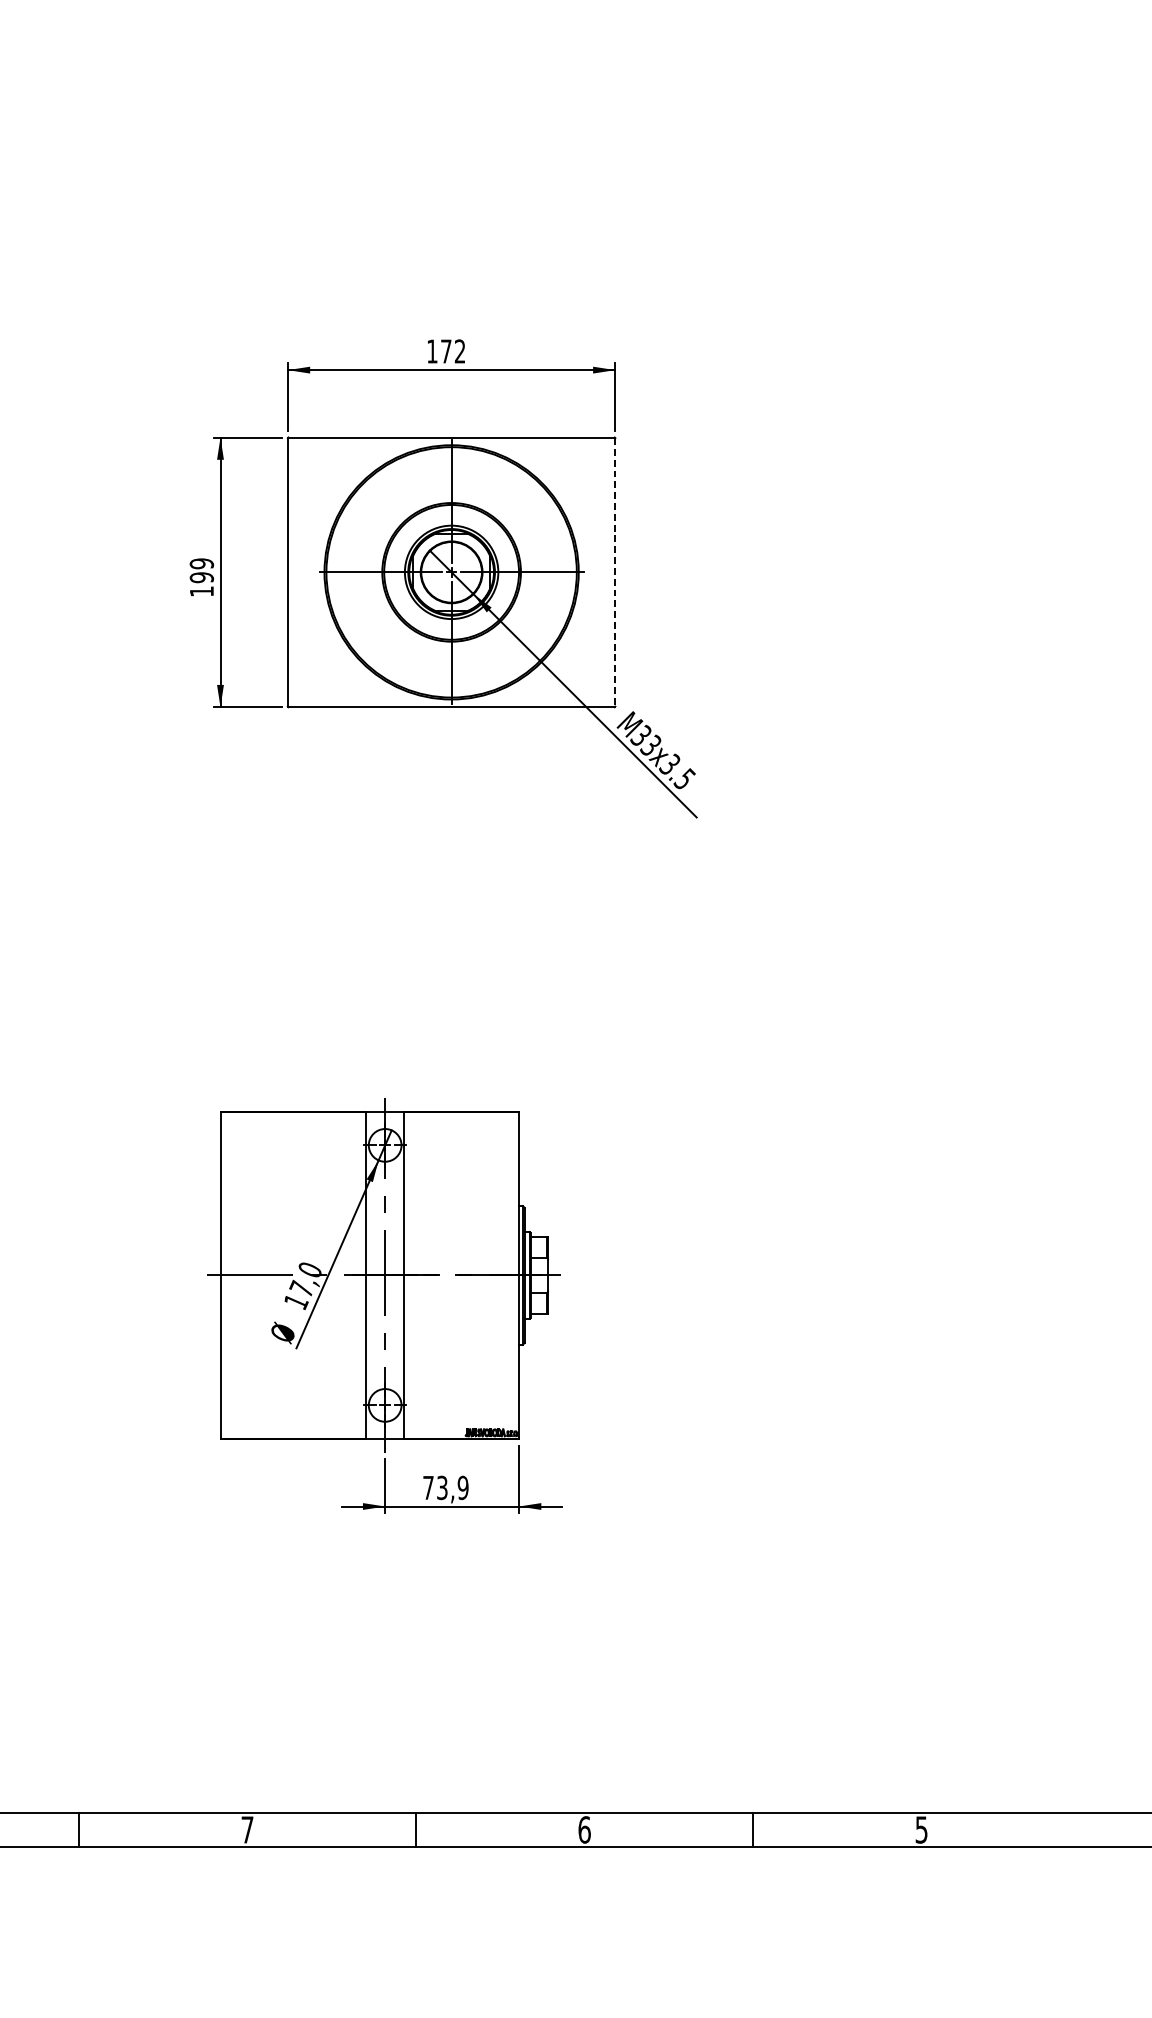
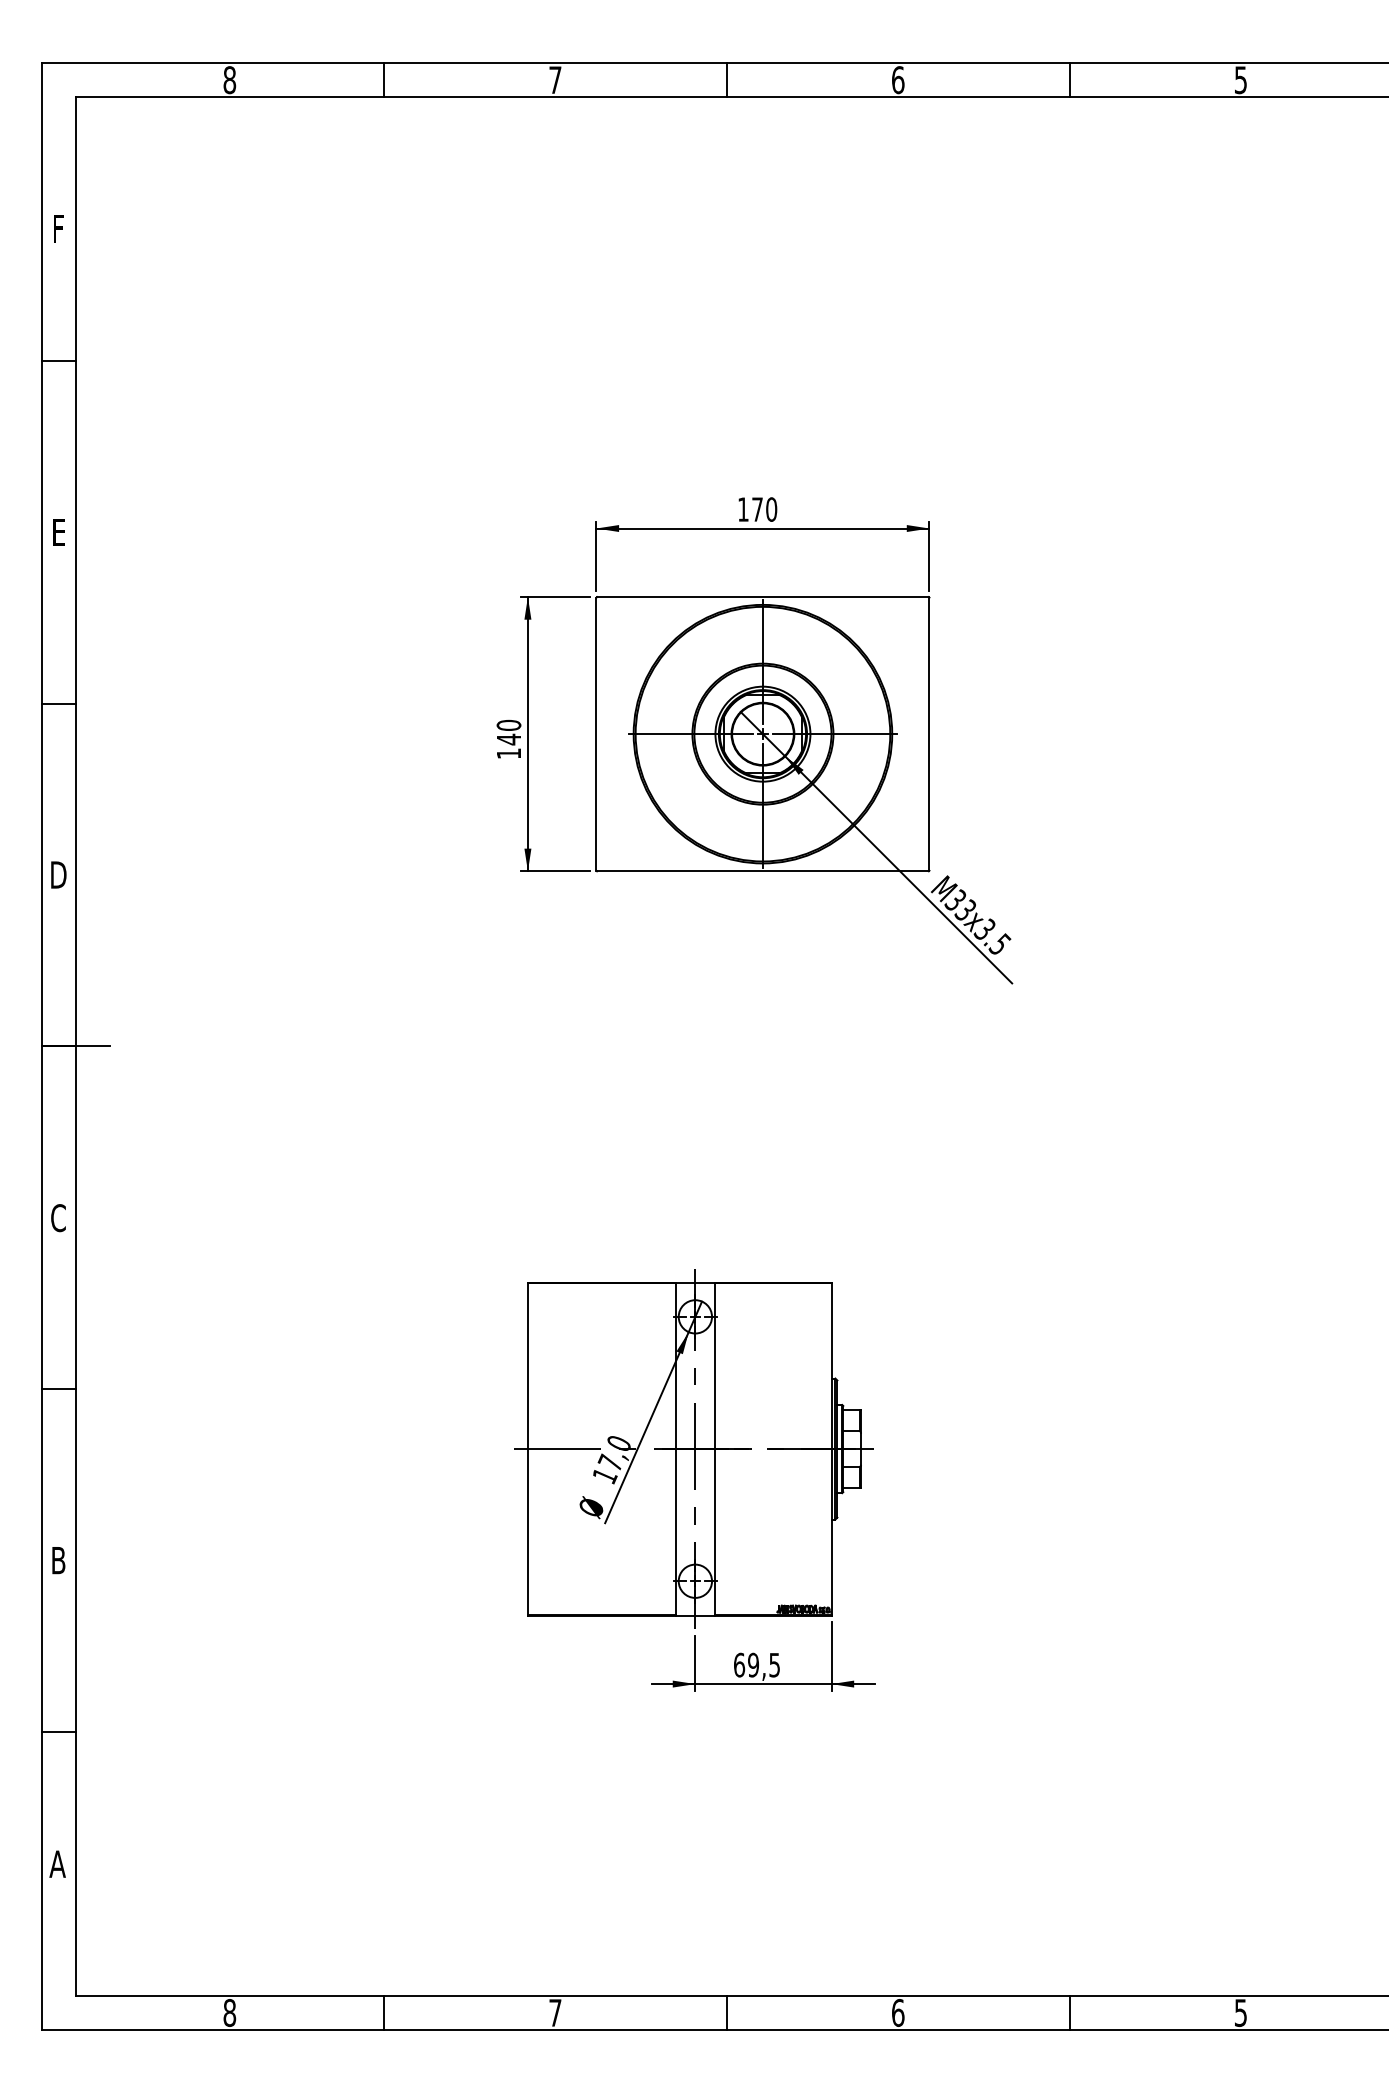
text: (460, 351) -> (771, 509), 172 -> 170
text: (201, 570) -> (508, 732), 199 -> 140
line: (615, 572) -> (929, 734), dashed -> solid
text: (446, 1487) -> (757, 1664), 73,9 -> 69,5

